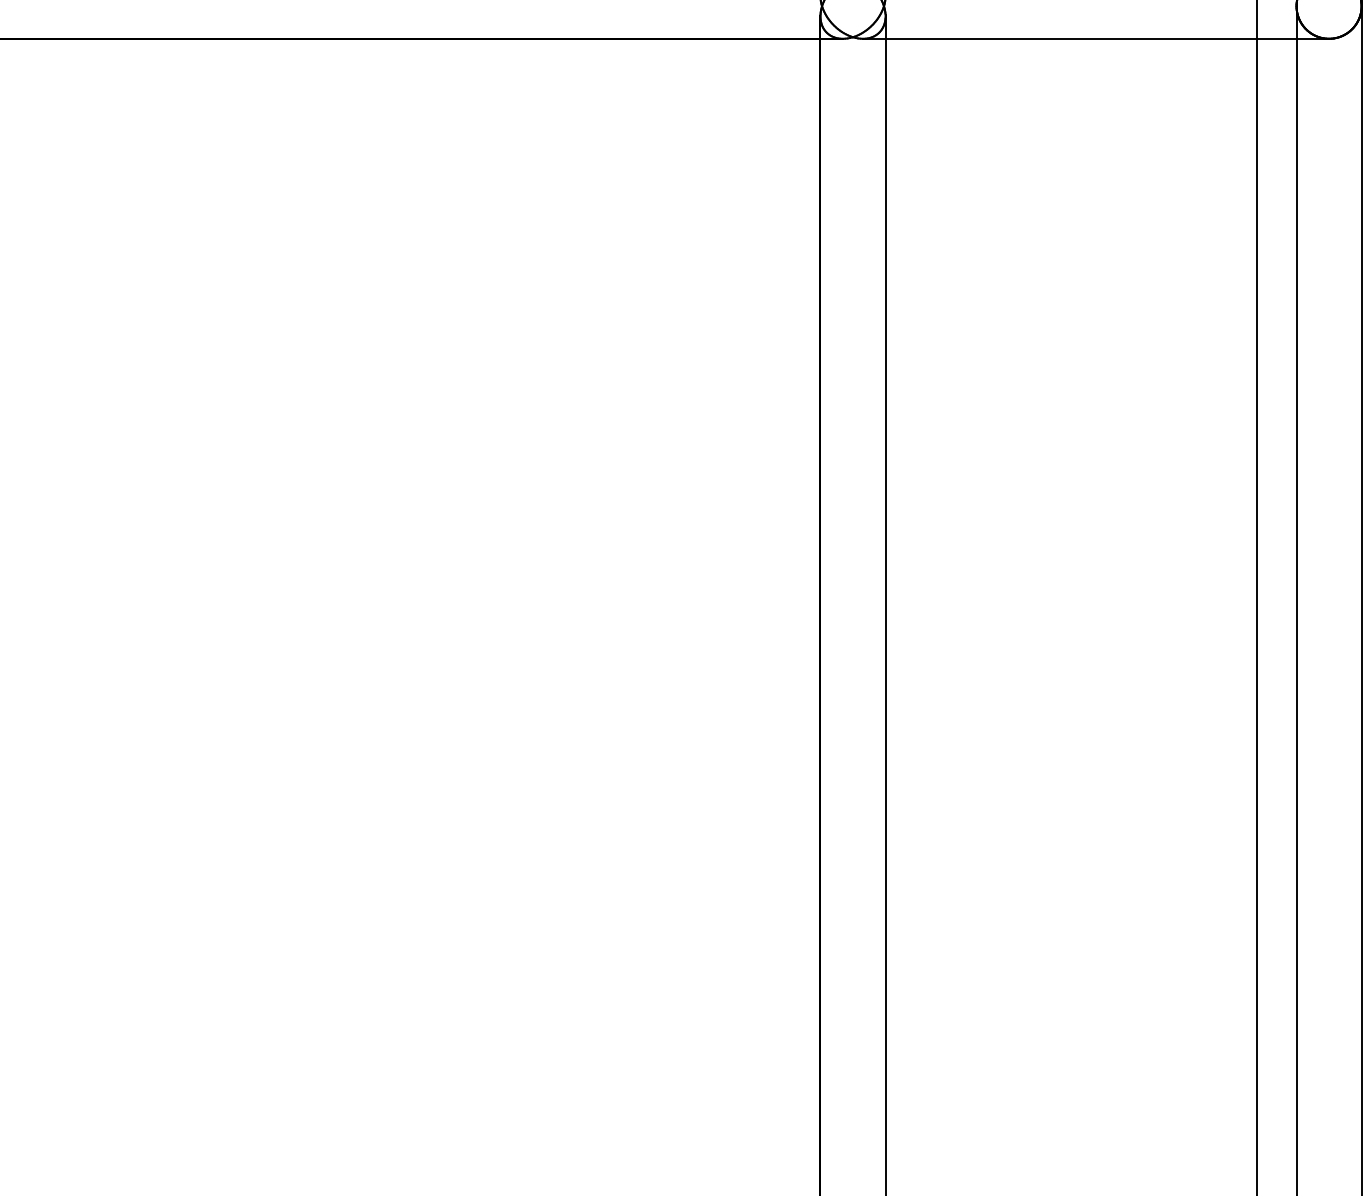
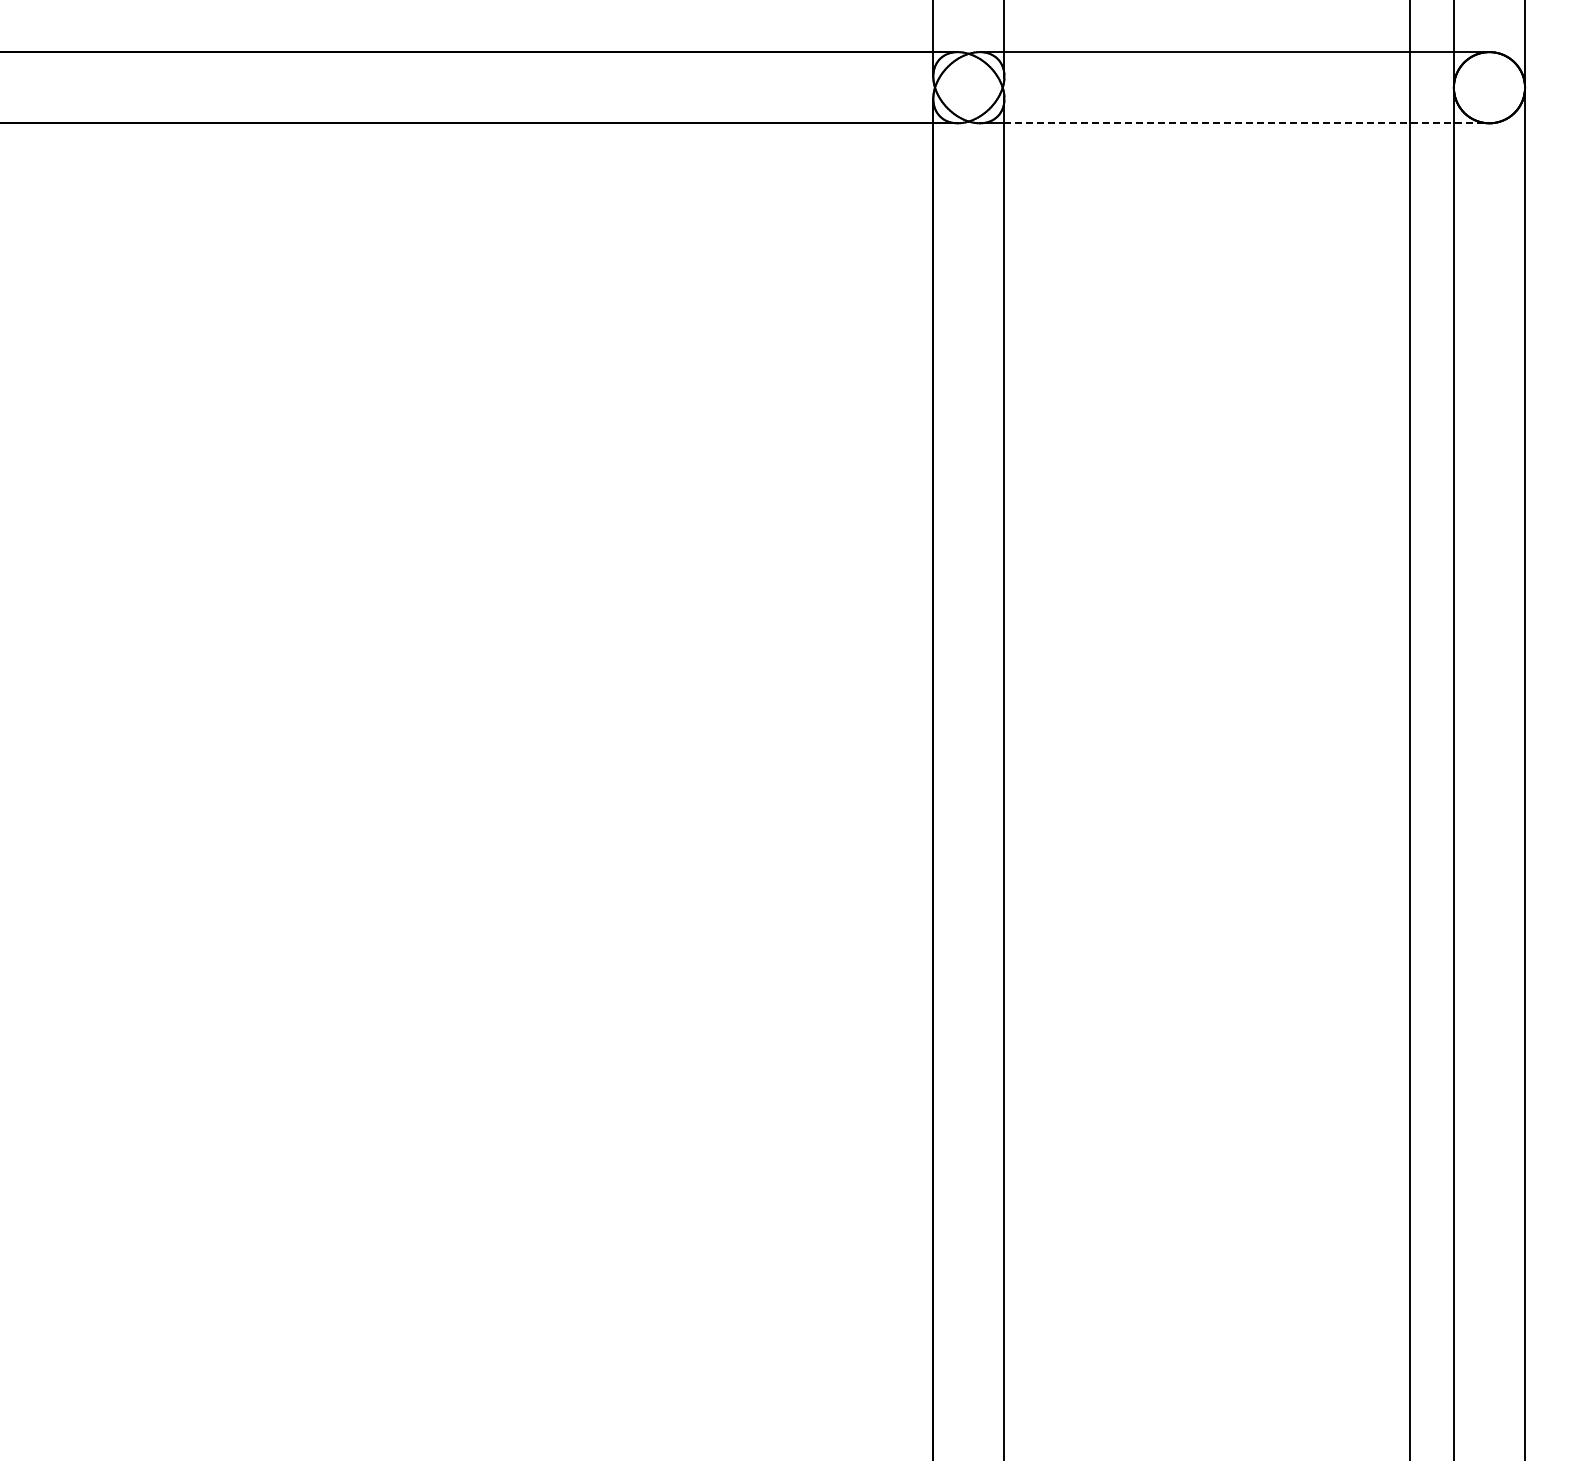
line: (1107, 39) -> (1247, 123), solid -> dashed

